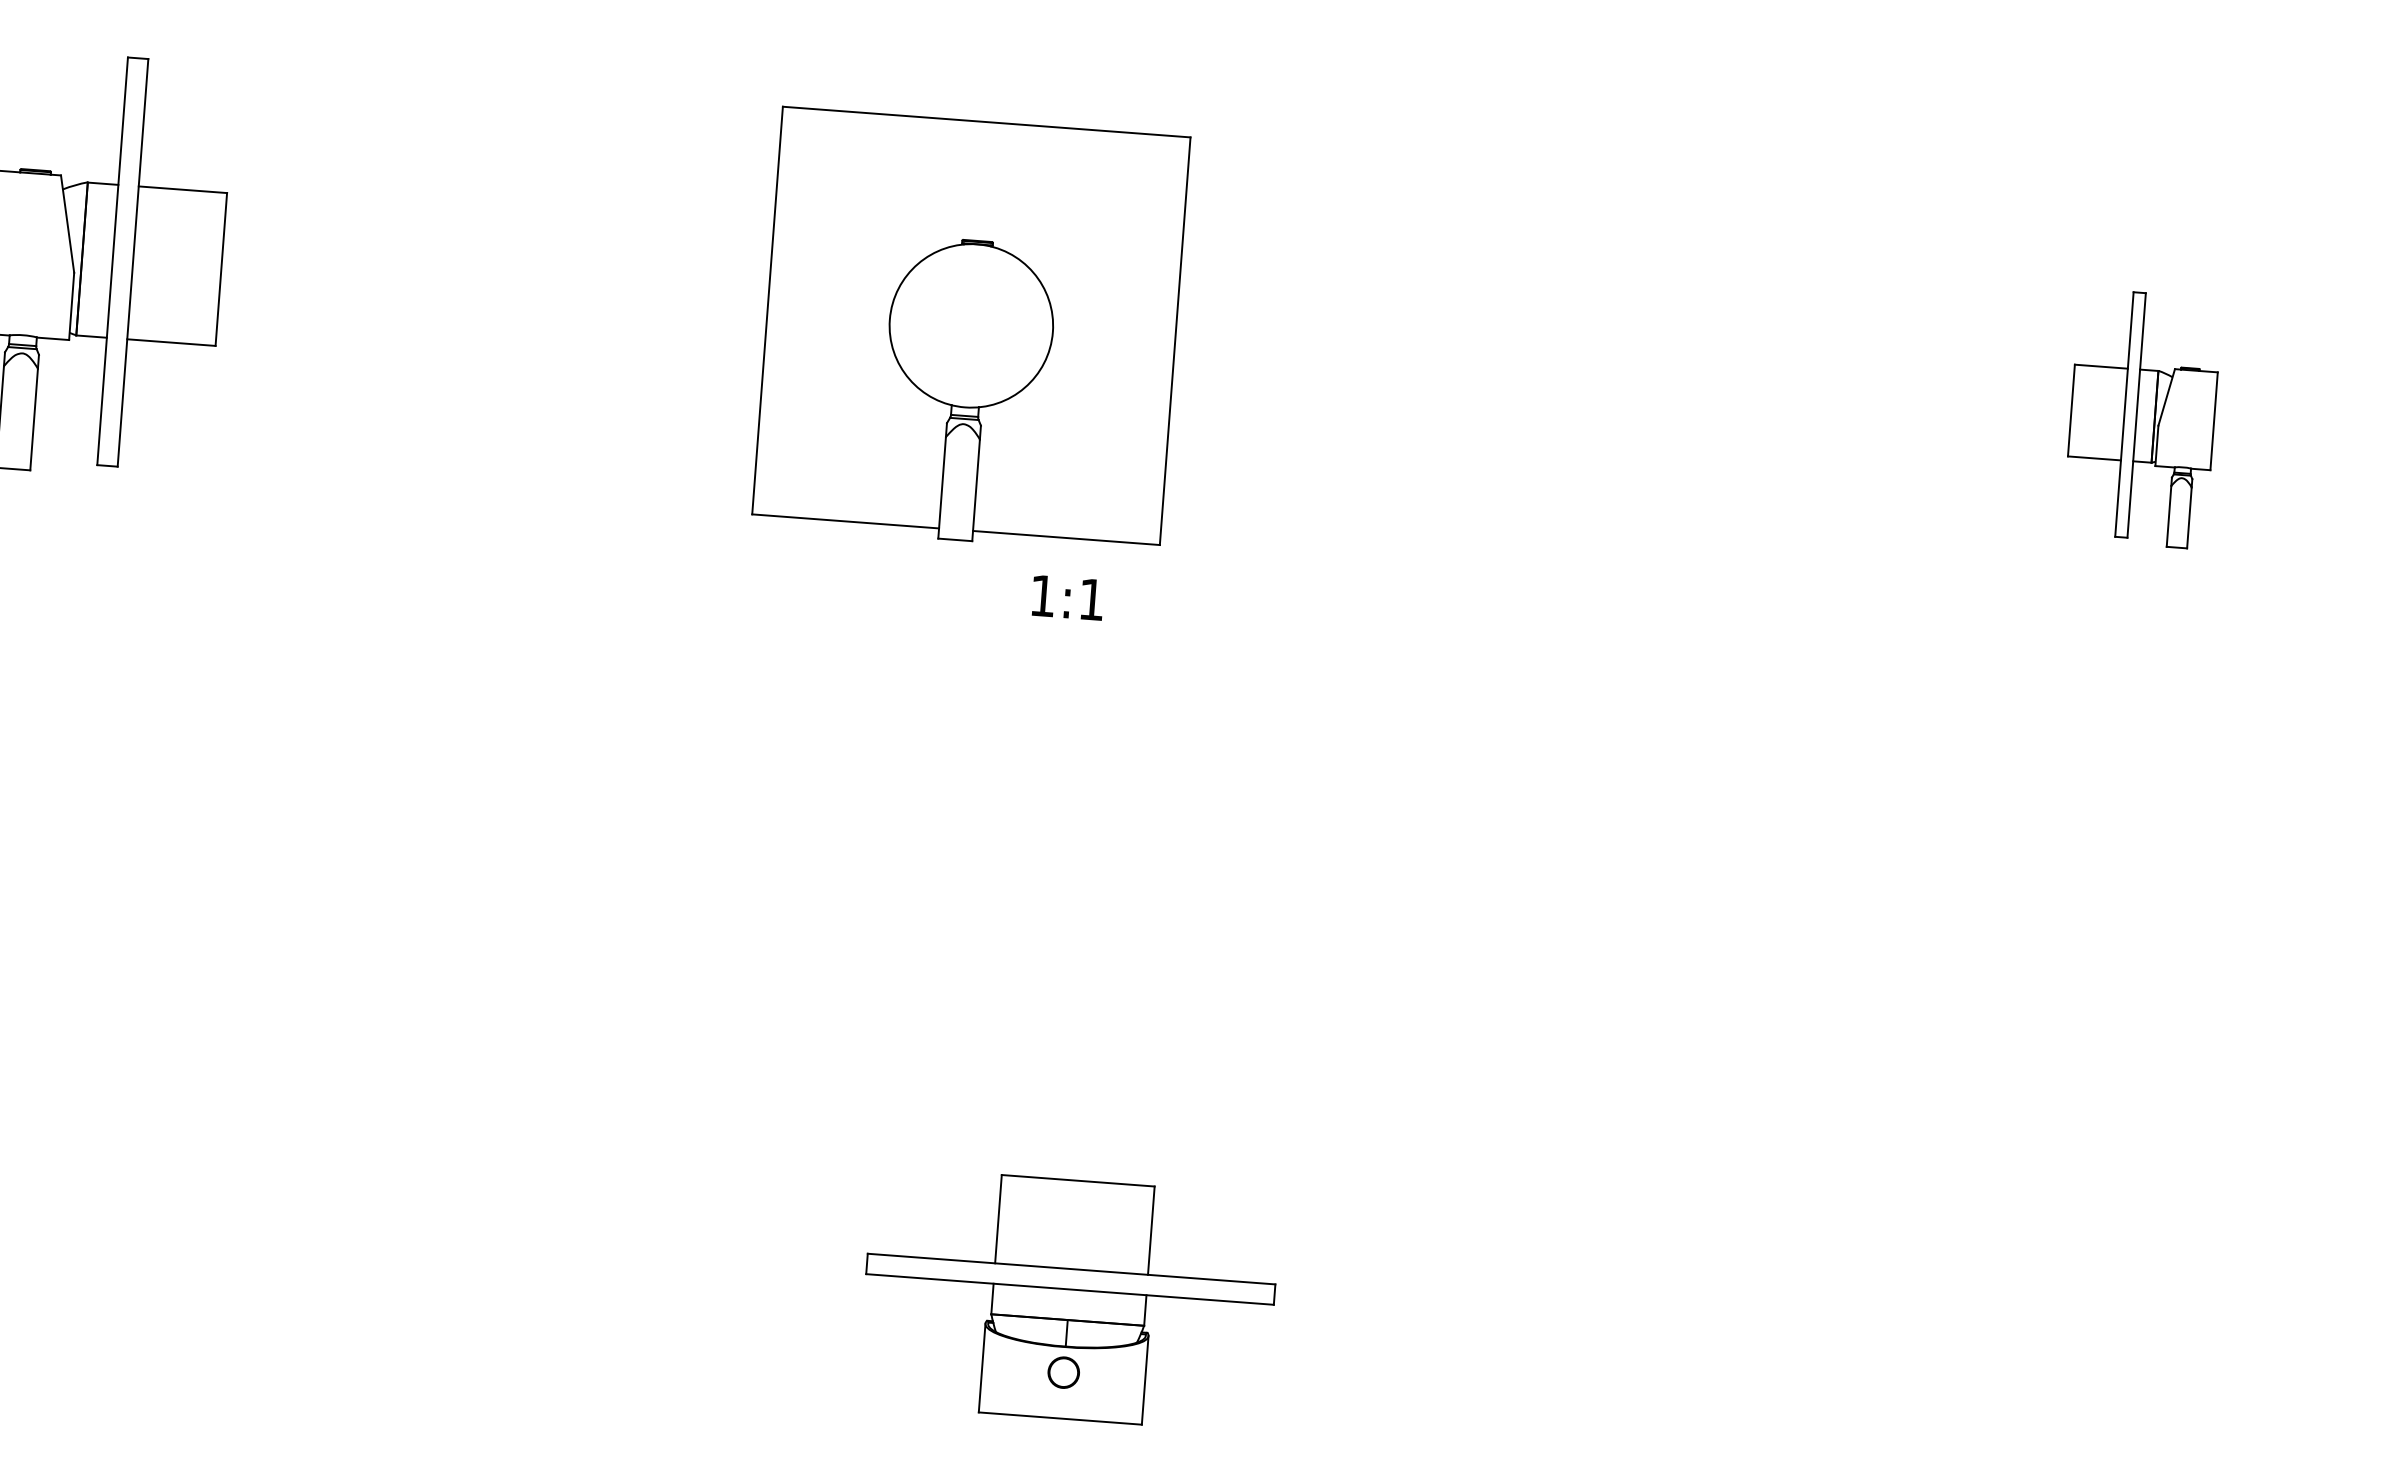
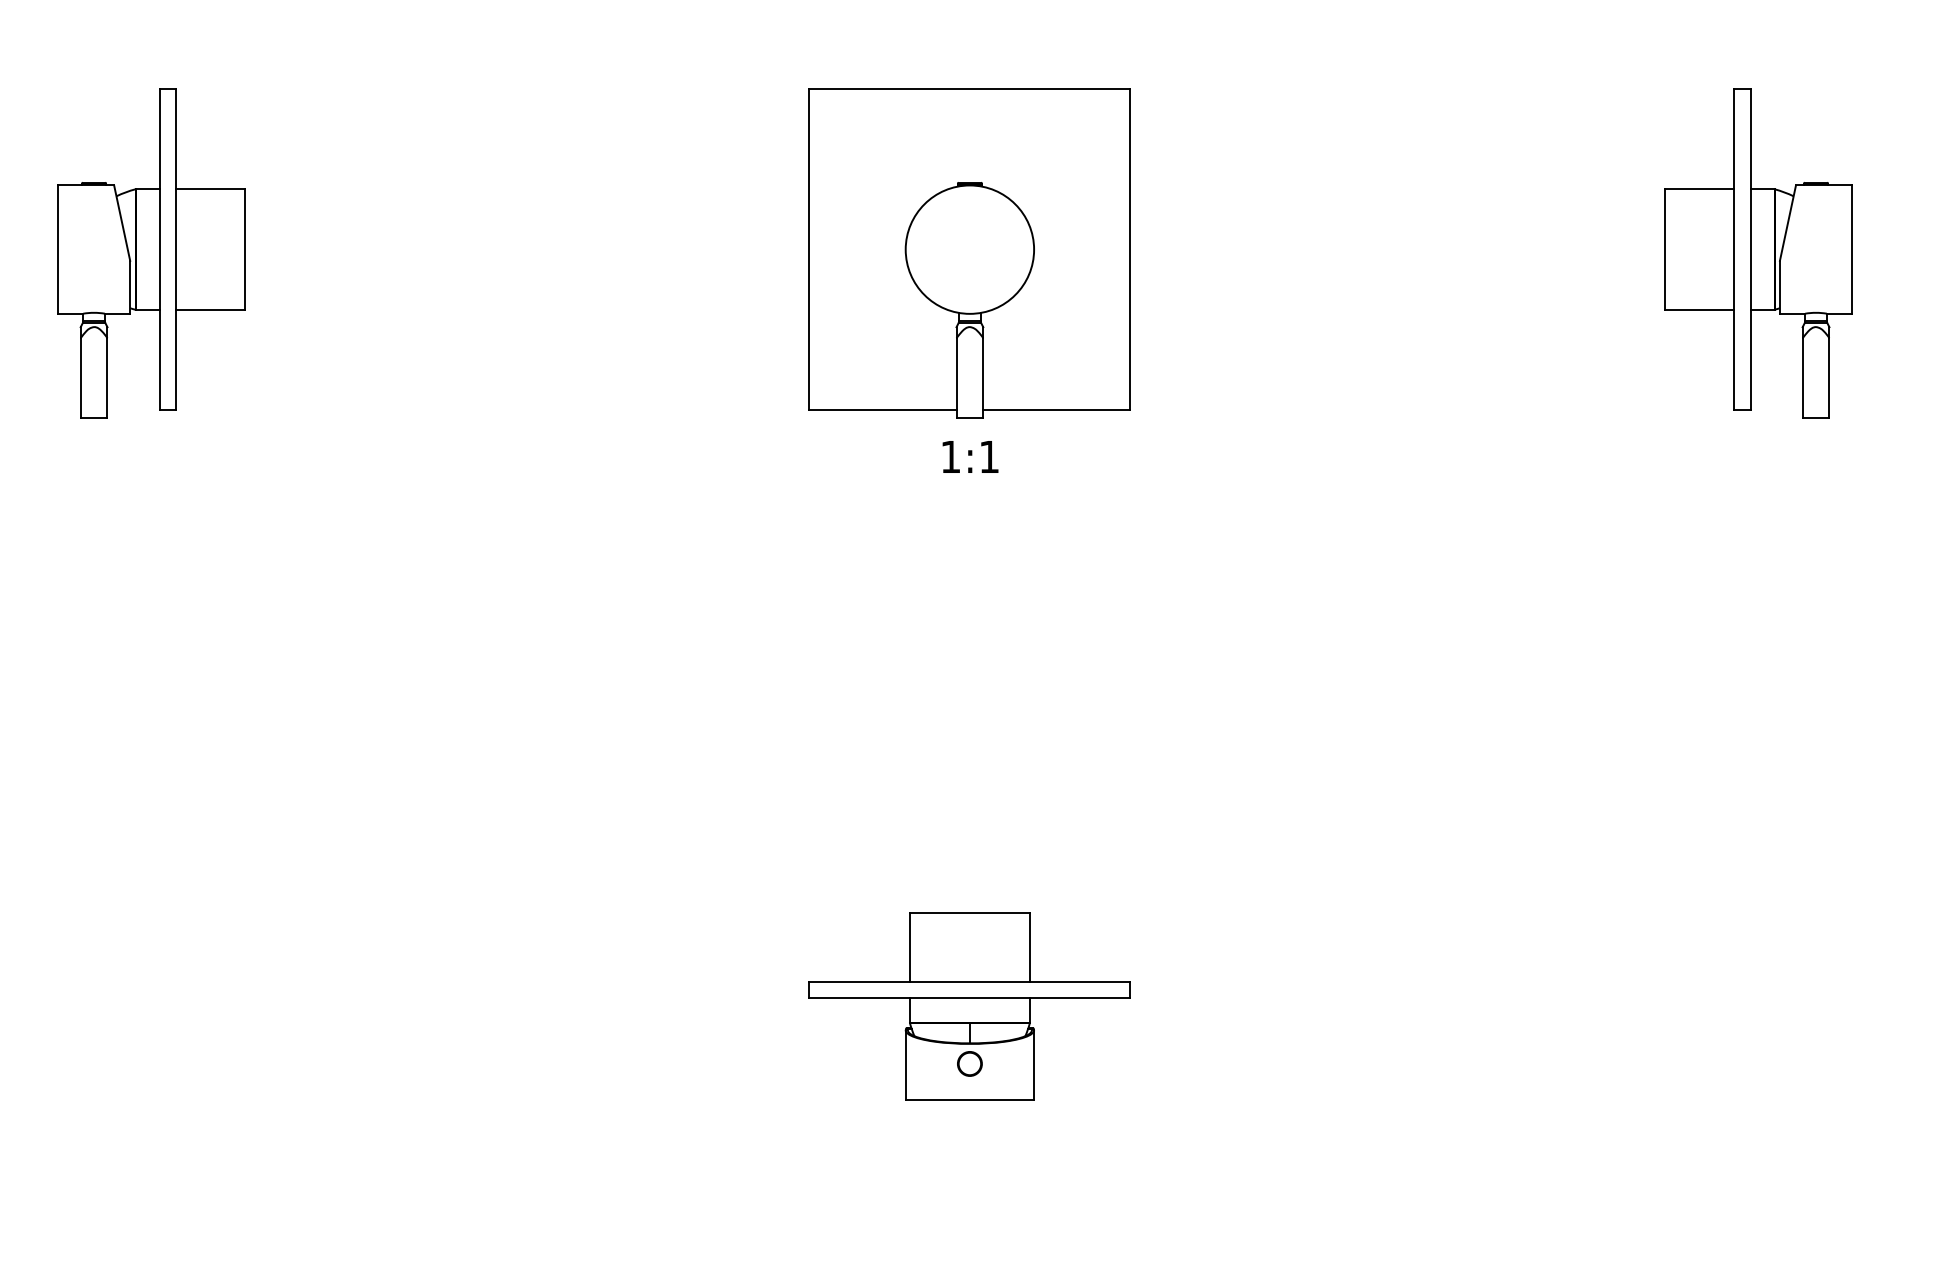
part: (970, 330) -> (969, 253), moved
part: (2142, 418) -> (1758, 253), size x1.67
text: (1067, 597) -> (970, 456), moved

